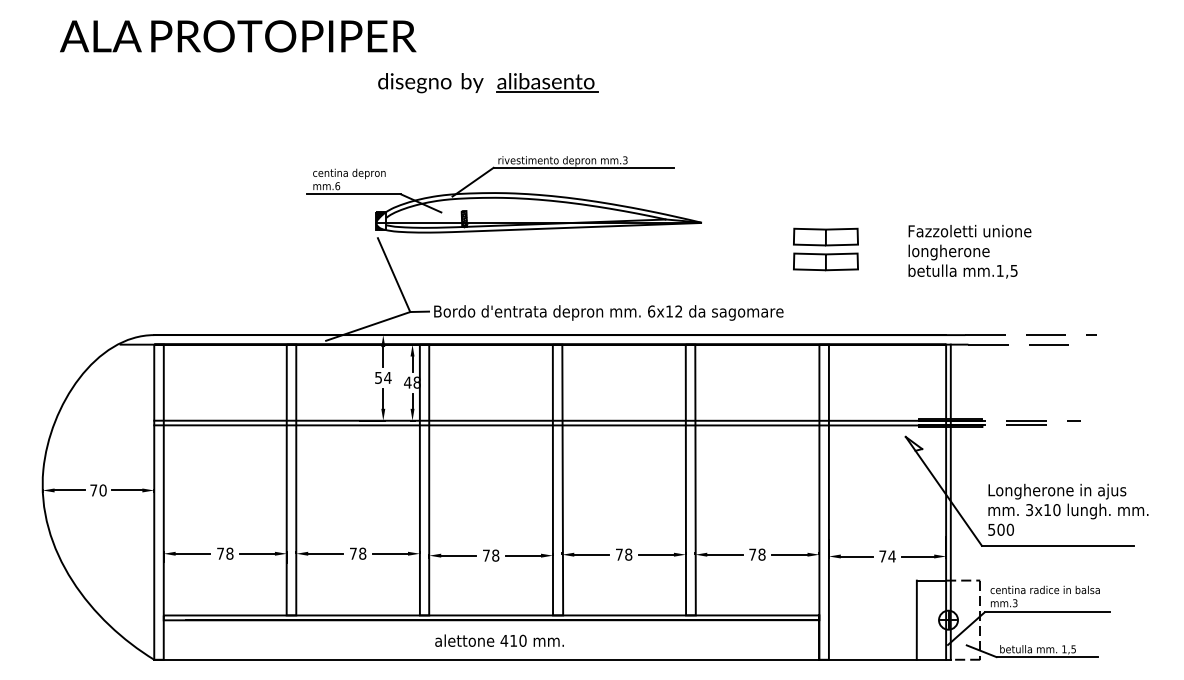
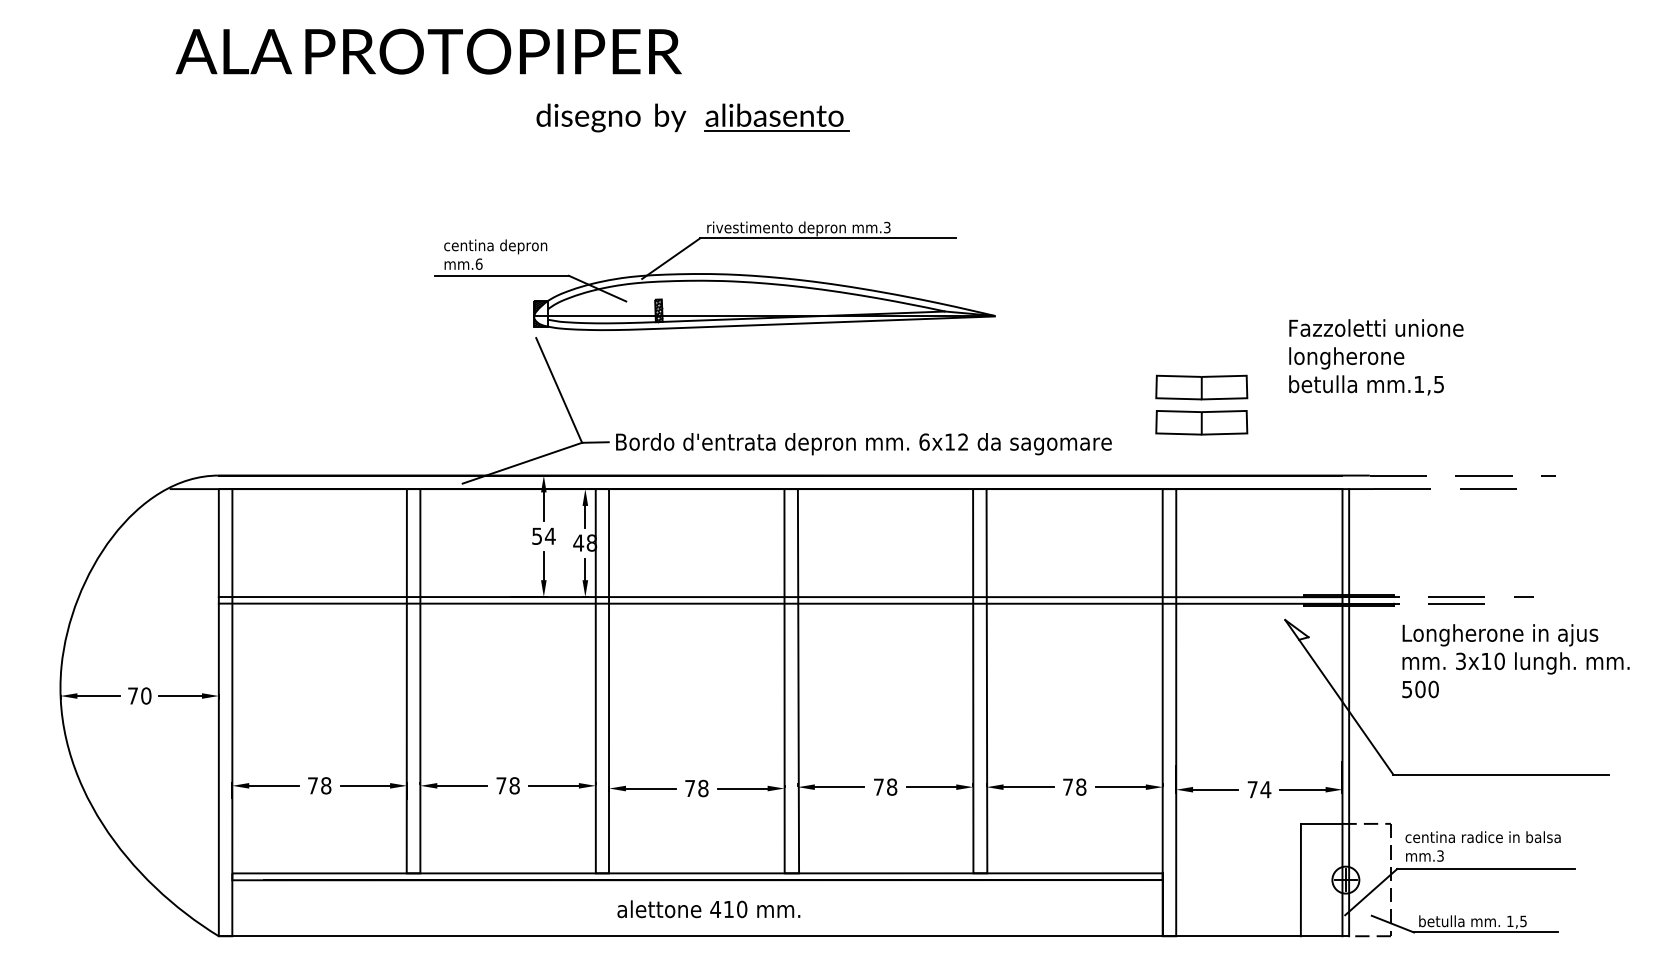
text: (238, 36) -> (429, 51), moved
part: (825, 249) -> (1201, 405), moved
text: (1068, 509) -> (1516, 660), moved

